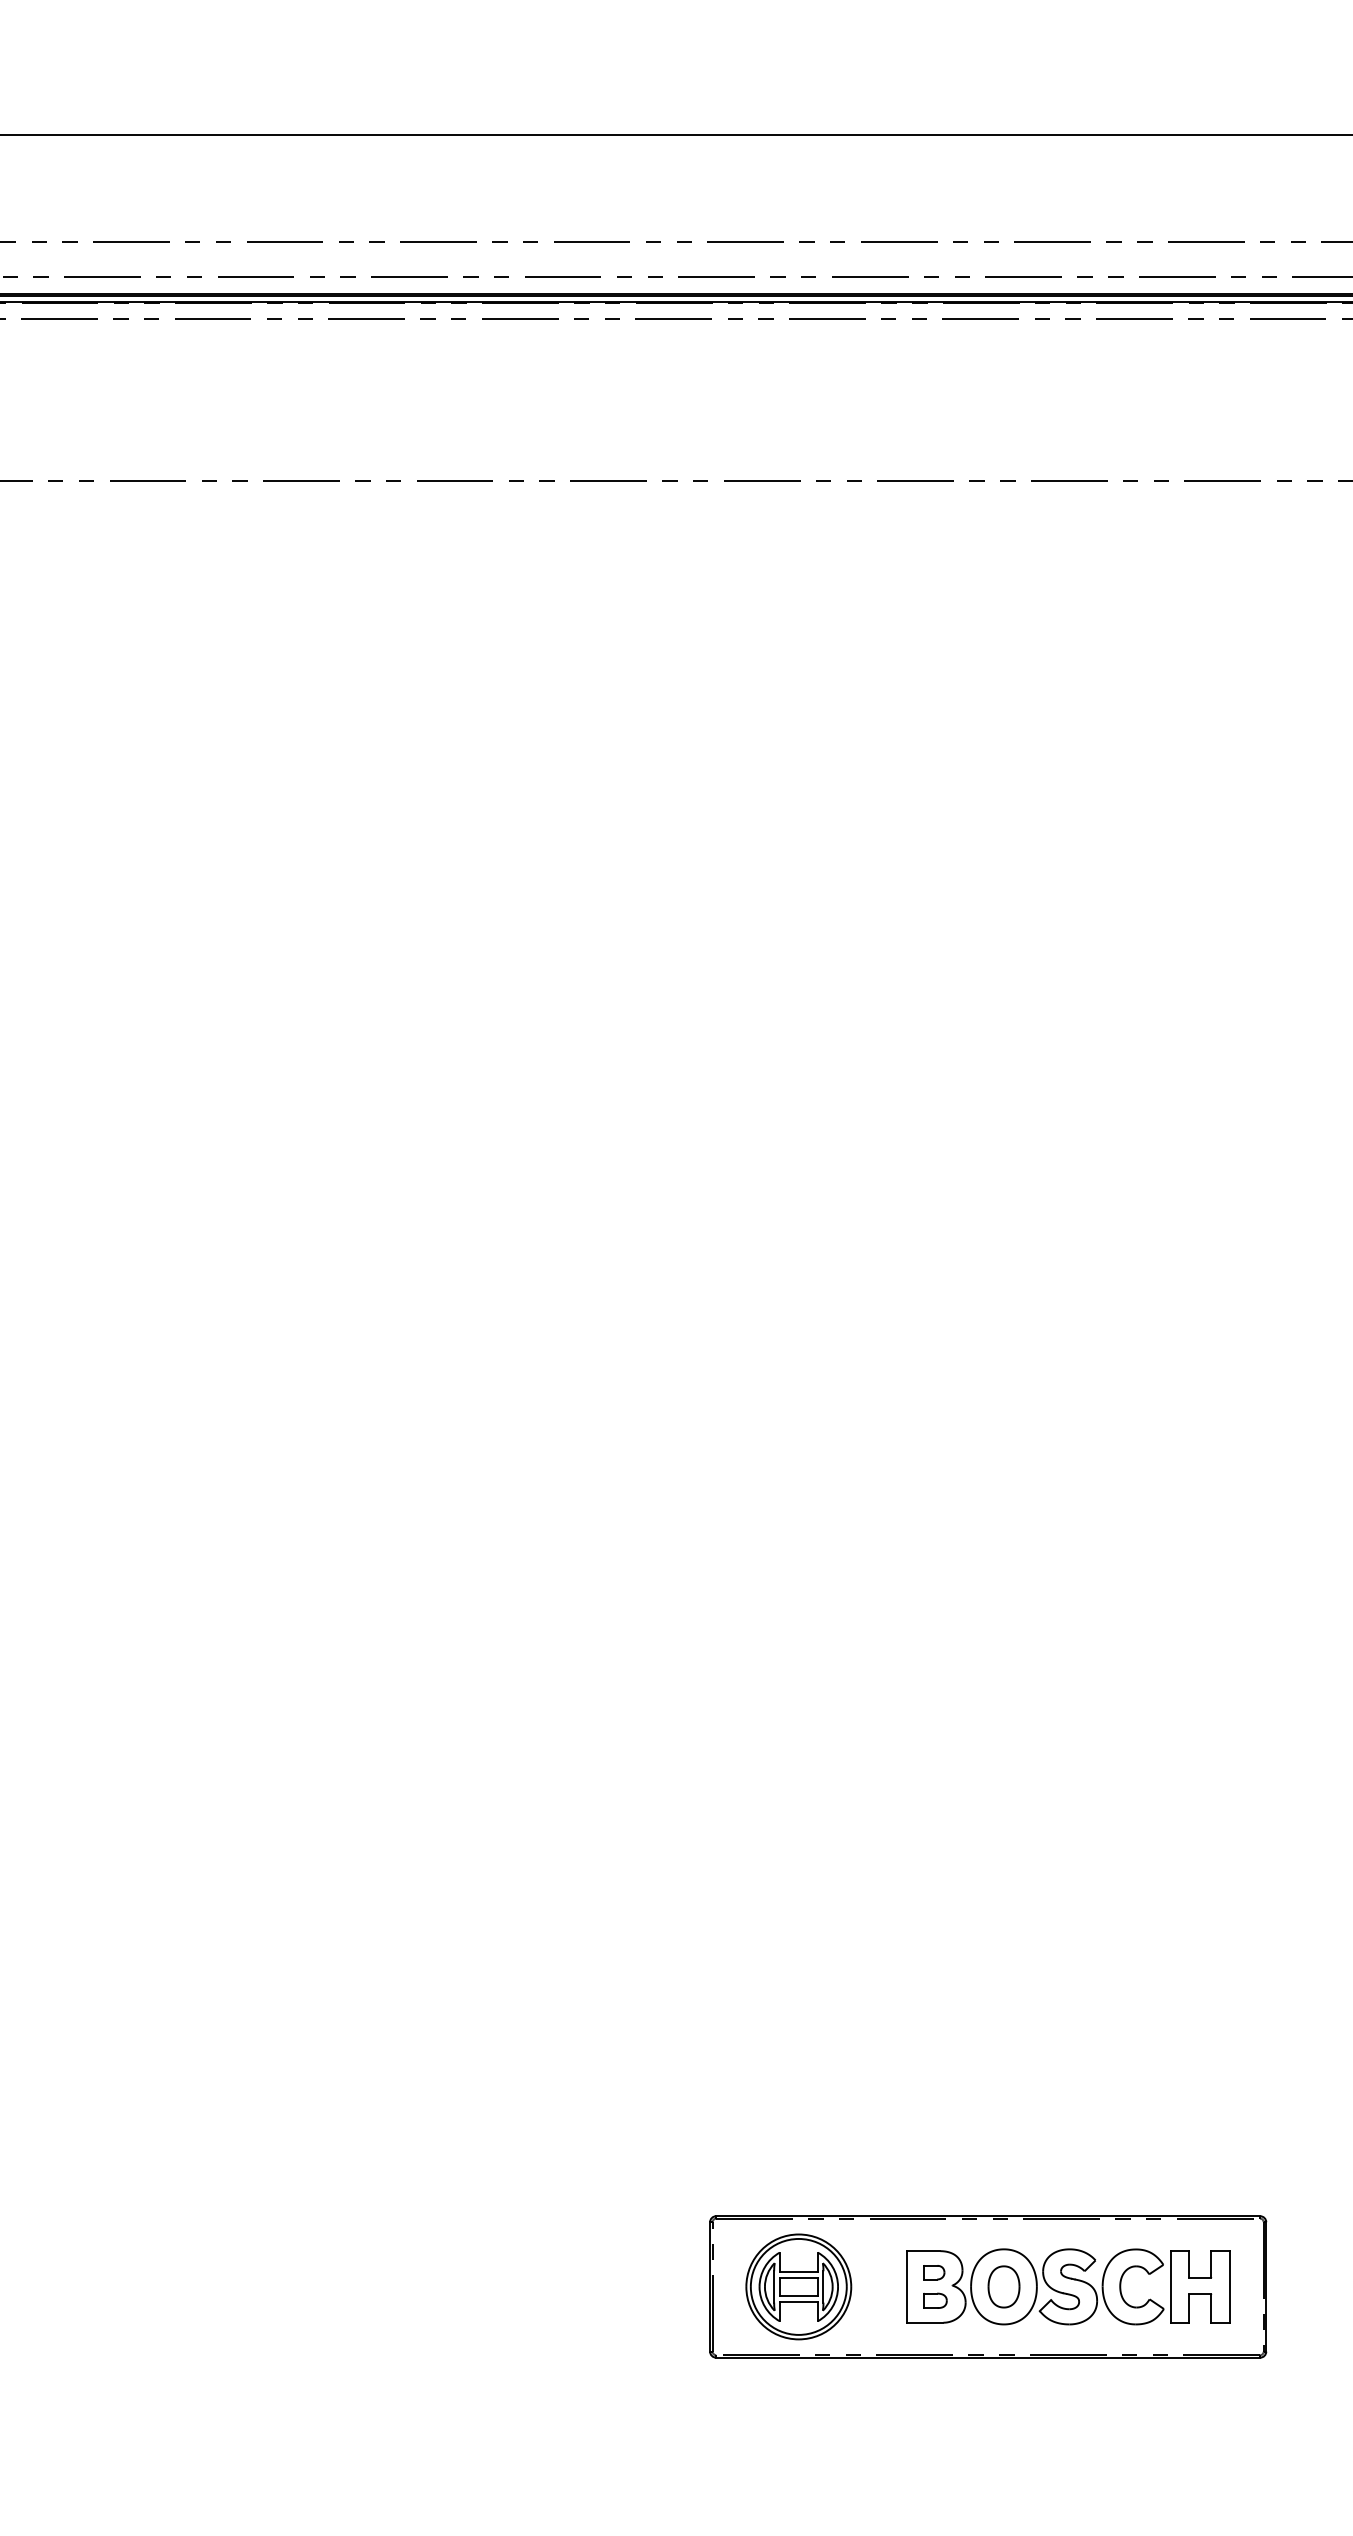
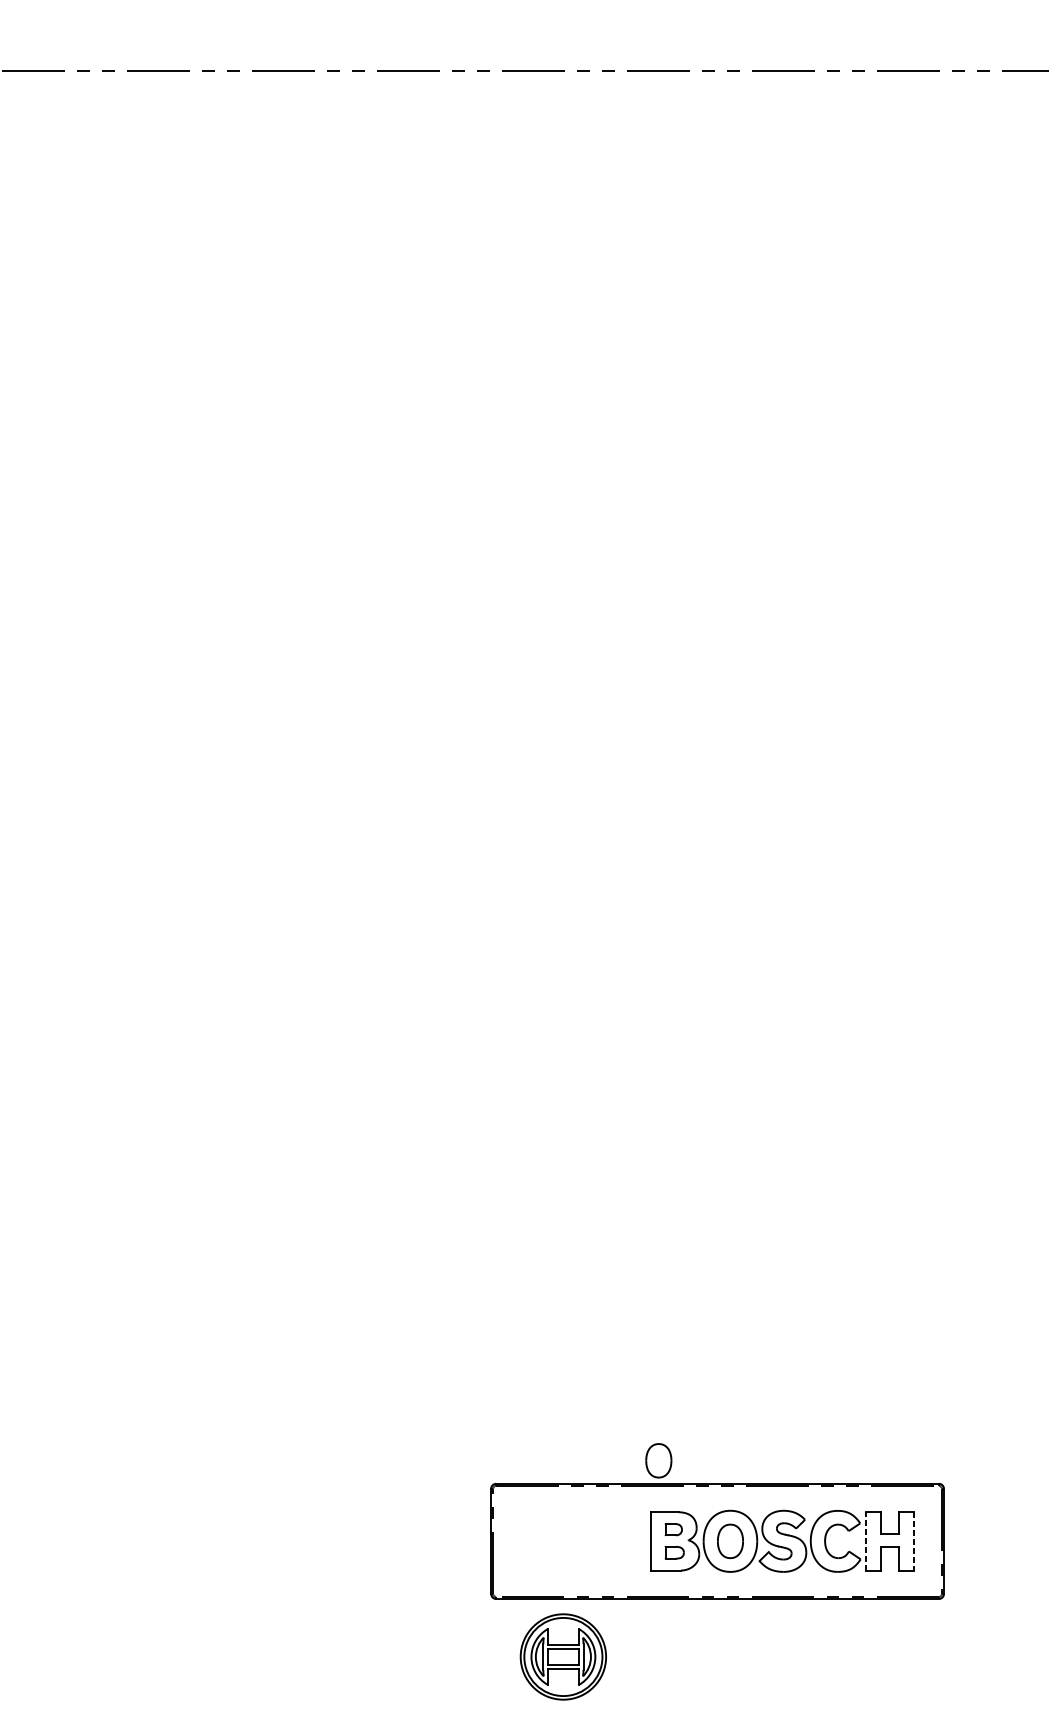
part: (915, 2187) -> (658, 1460), added
part: (798, 2286) -> (563, 1656), moved
line: (1170, 2286) -> (866, 1541), solid -> dashed
line: (1230, 2286) -> (914, 1541), solid -> dashed

